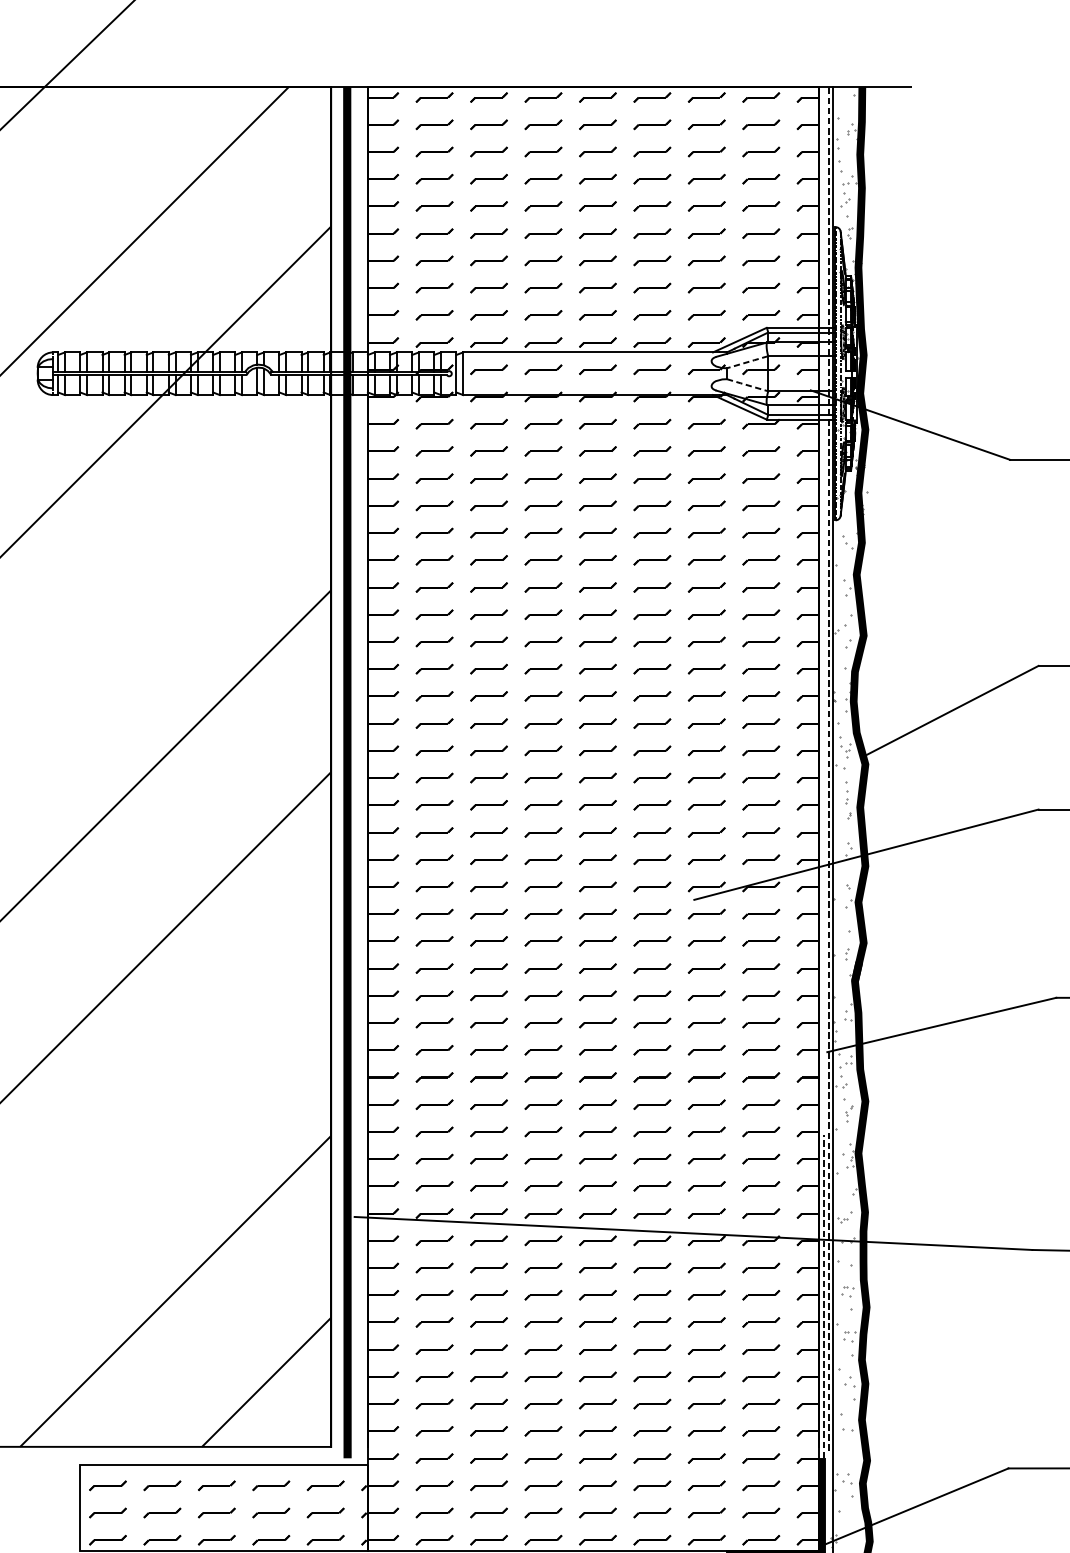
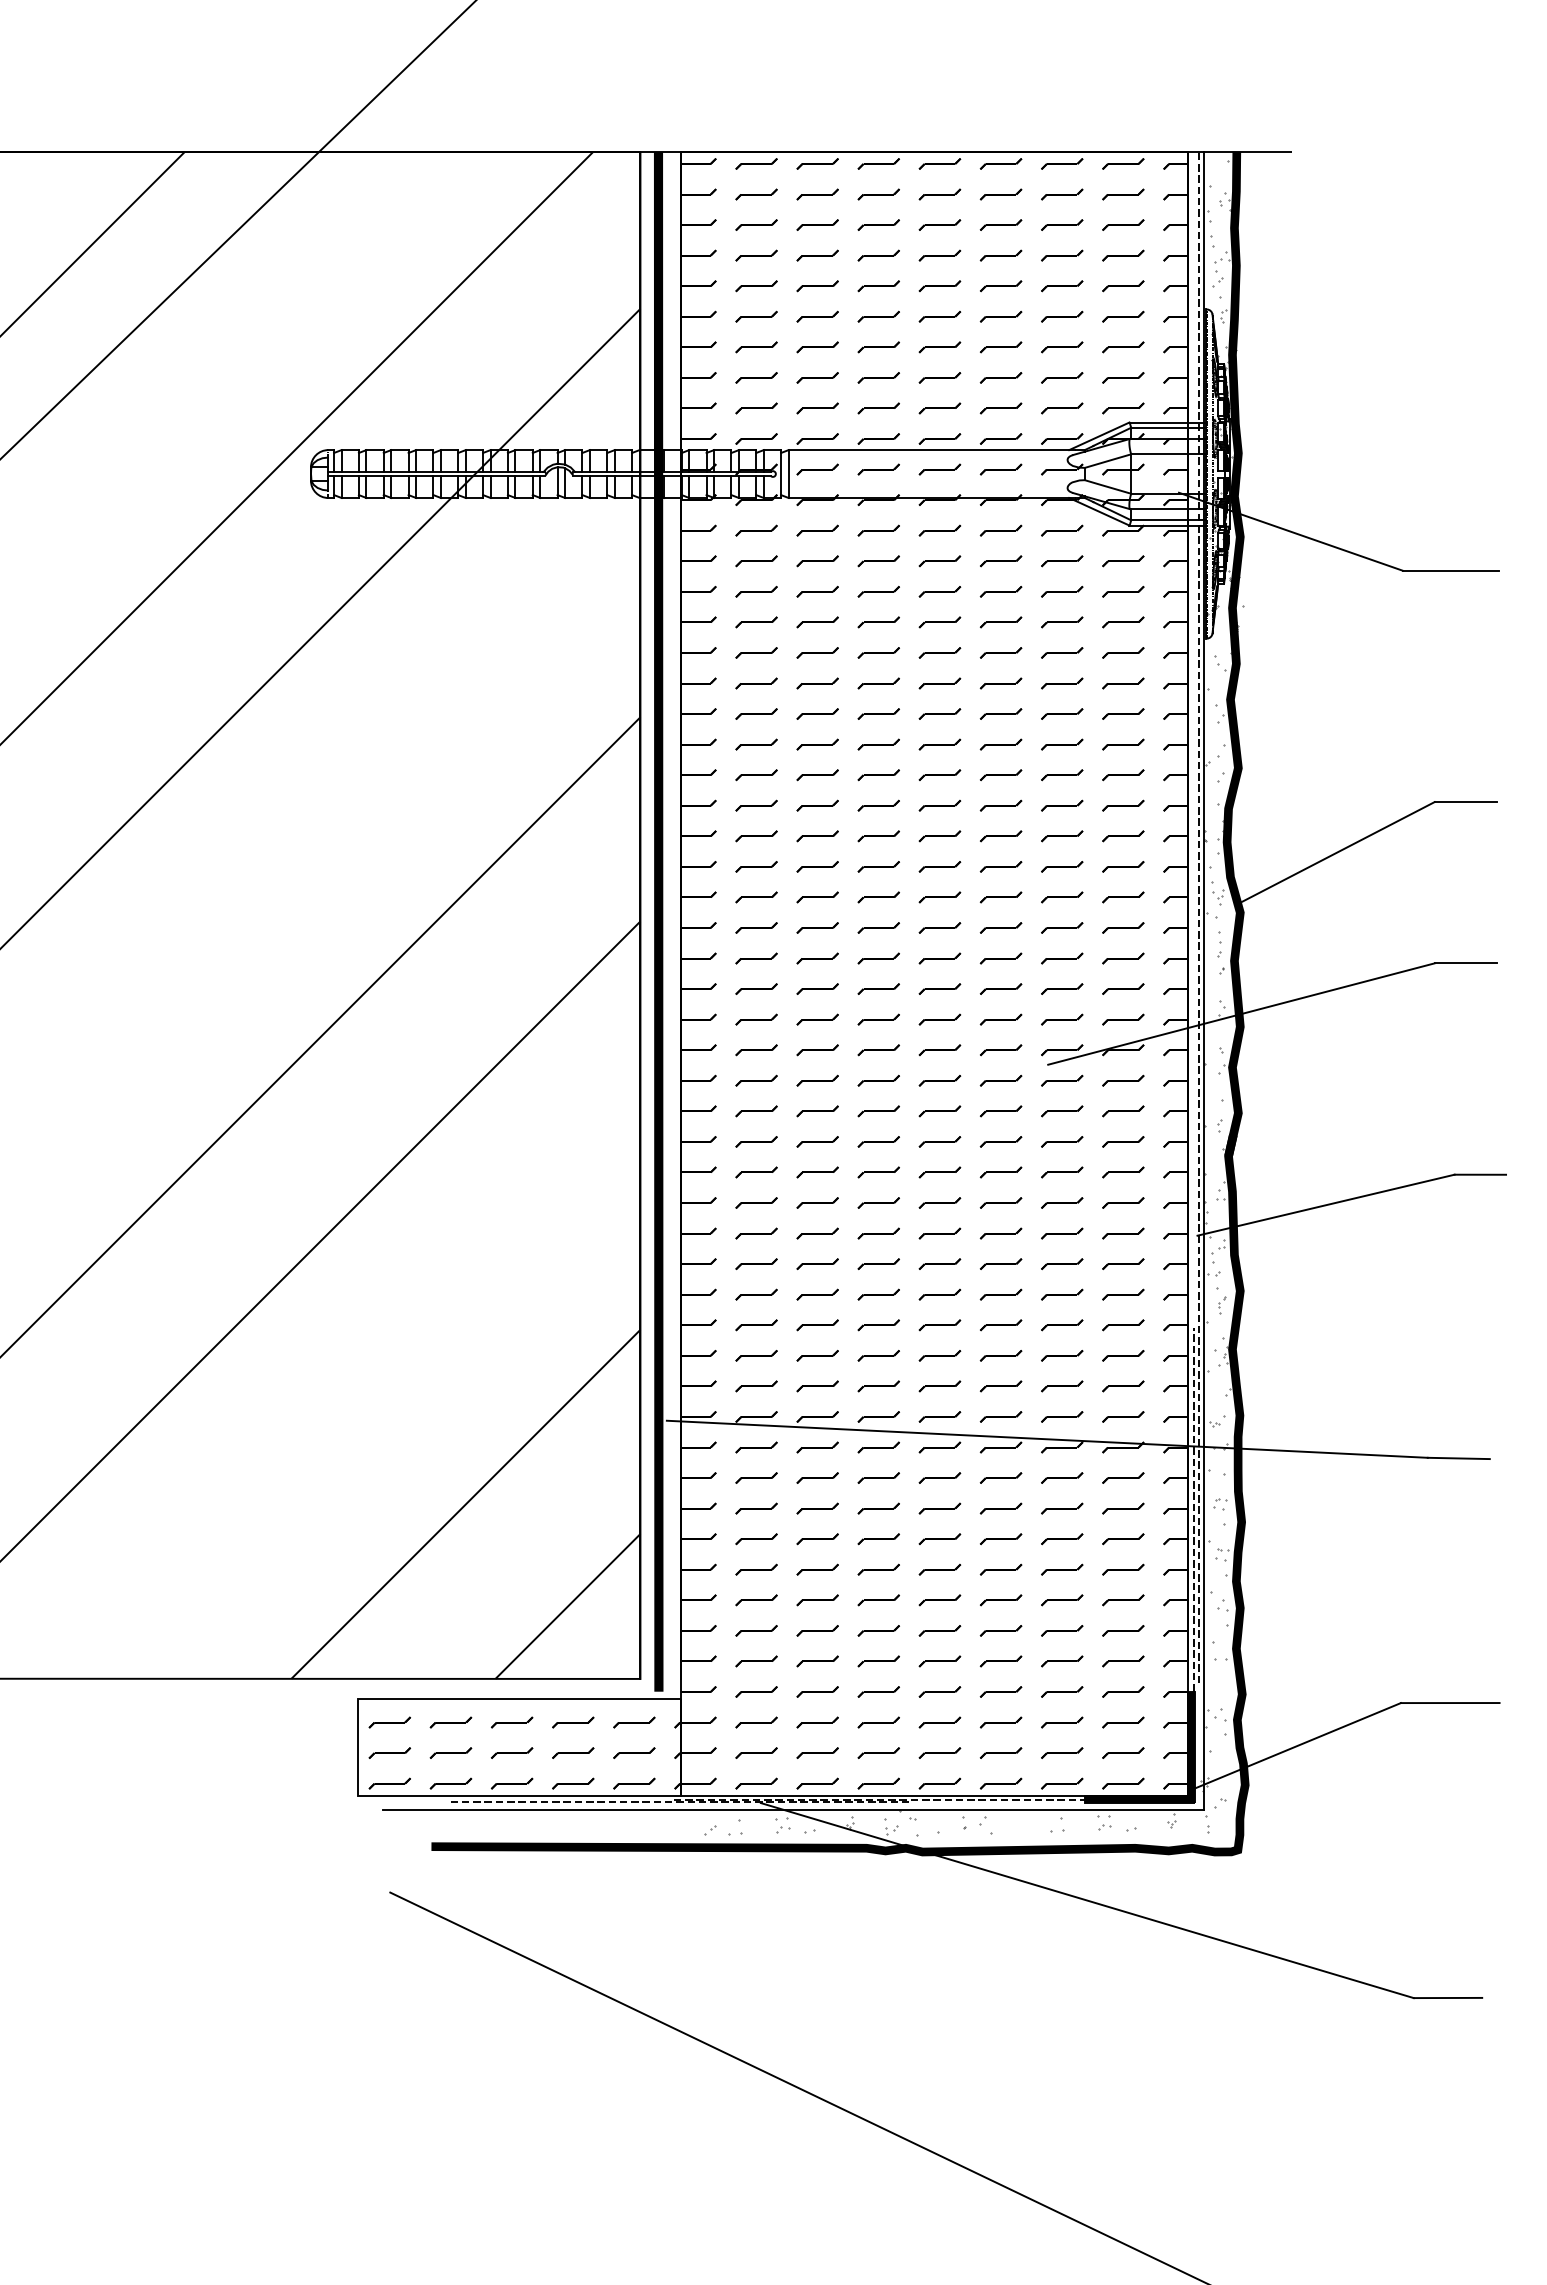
line: (748, 361) -> (1108, 460), dashed -> solid
line: (747, 384) -> (1107, 486), dashed -> solid

